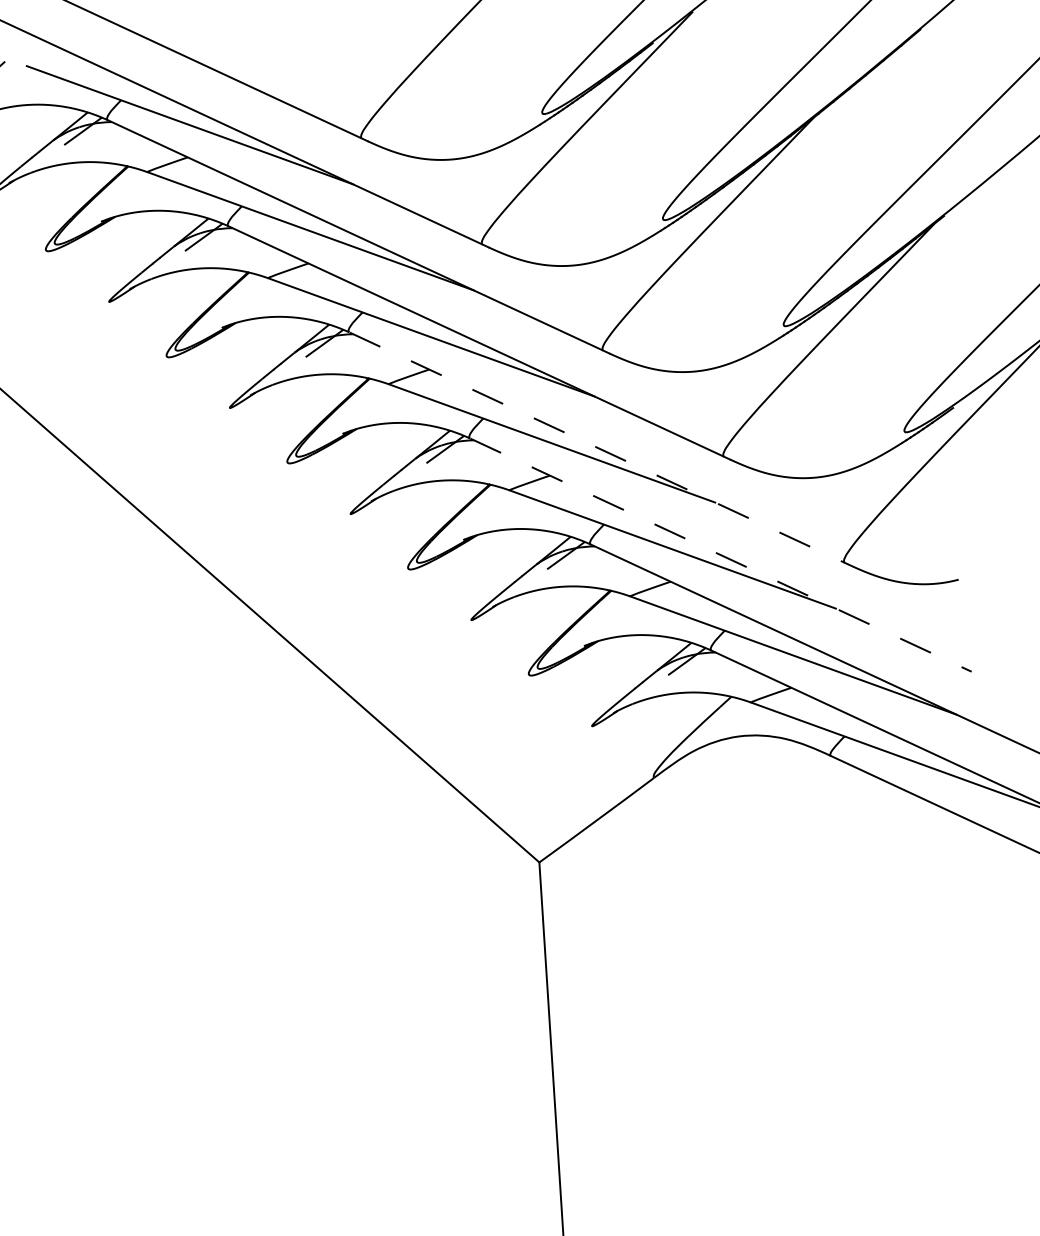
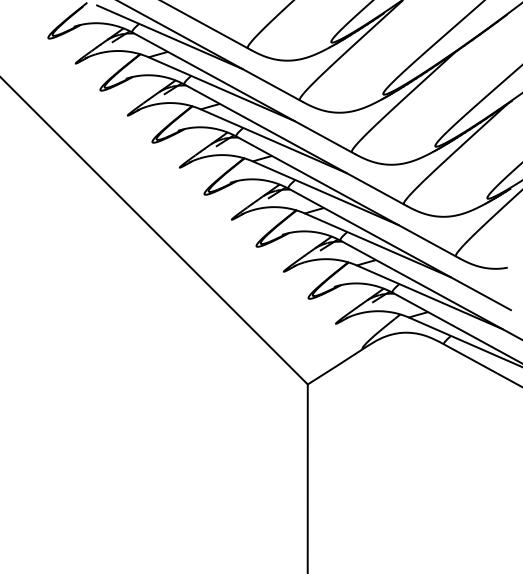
line: (599, 449) -> (347, 197), dashed -> solid
line: (720, 555) -> (399, 249), dashed -> solid

